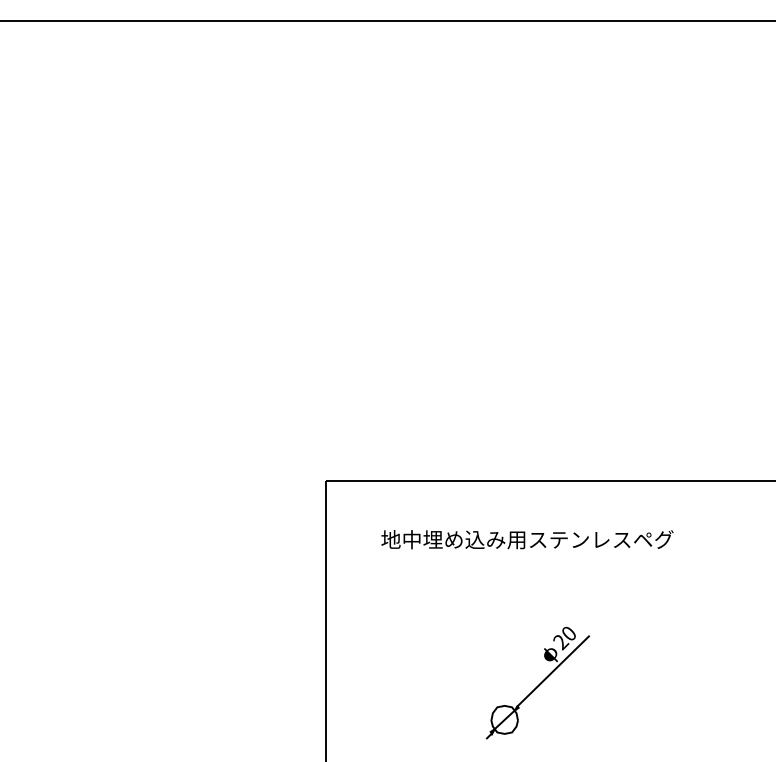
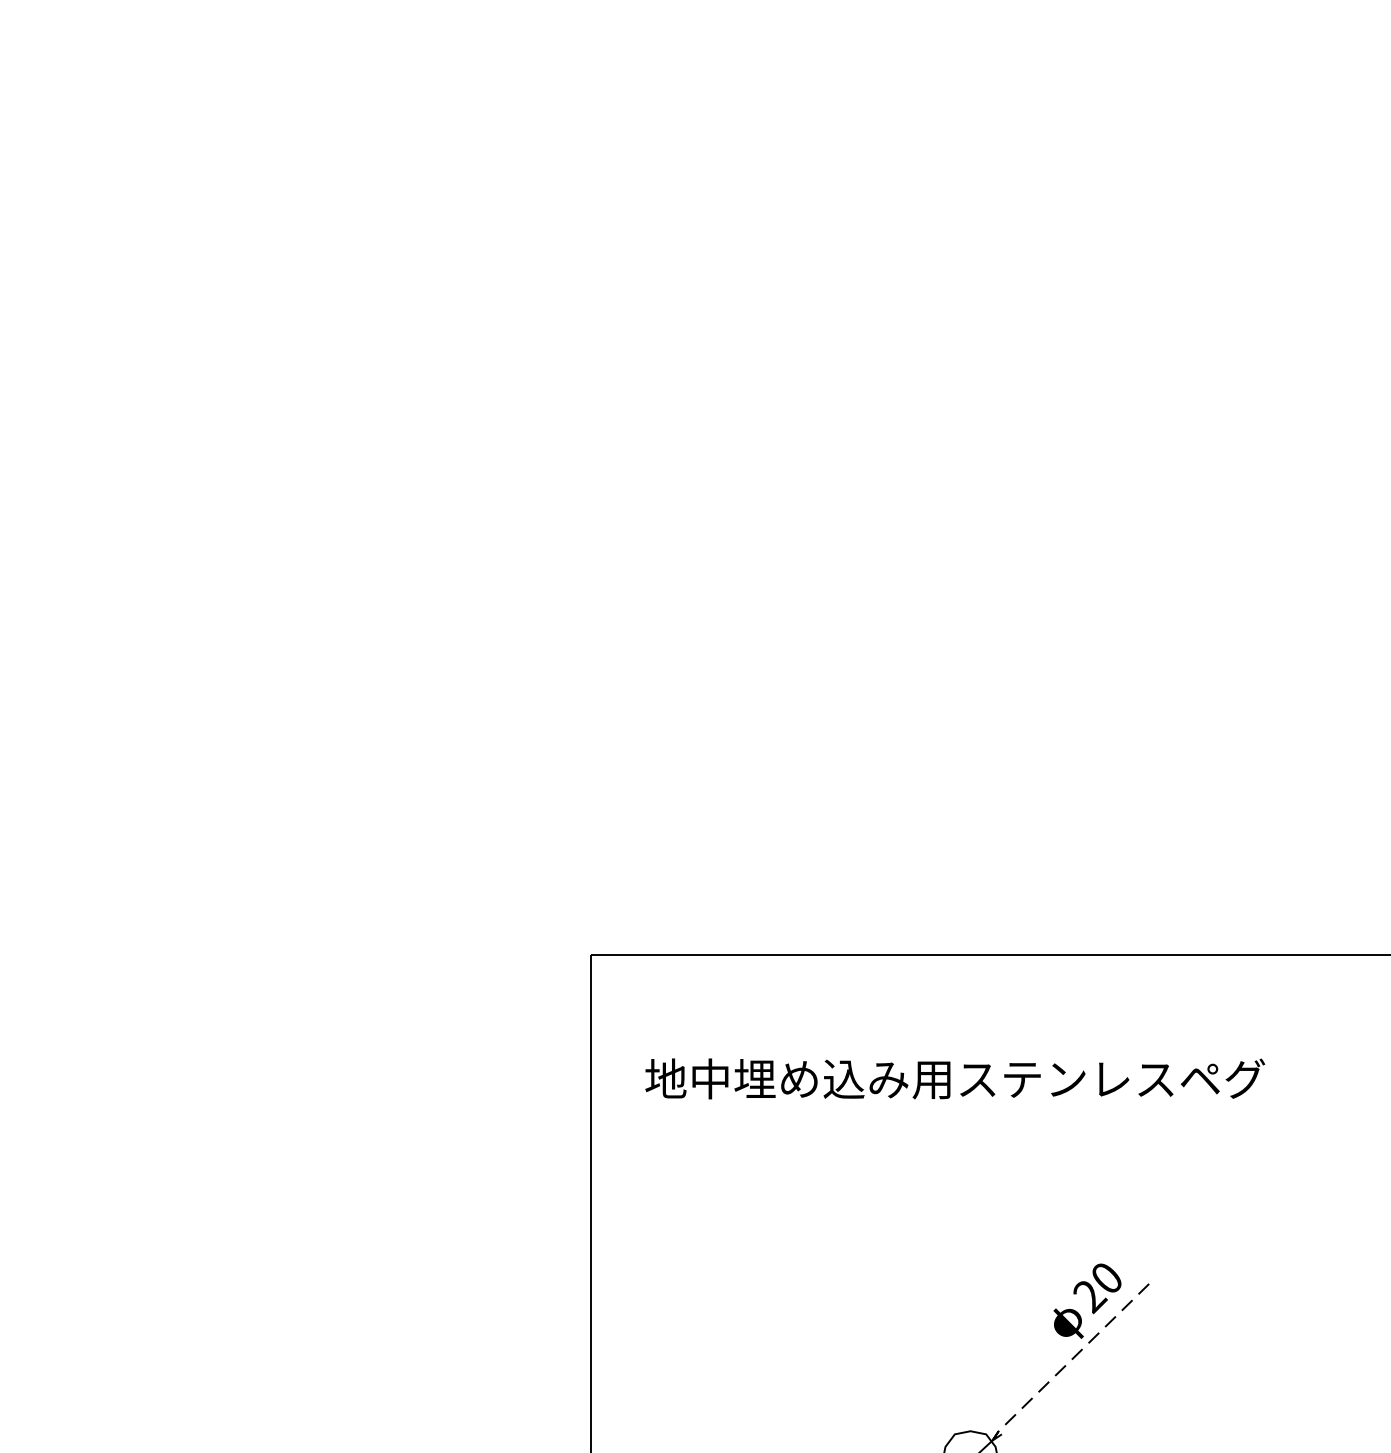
text: (527, 539) -> (955, 1078), moved
line: (553, 671) -> (1073, 1358), solid -> dashed

